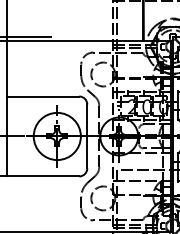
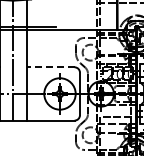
line: (43, 96) -> (50, 67), solid -> dashed

